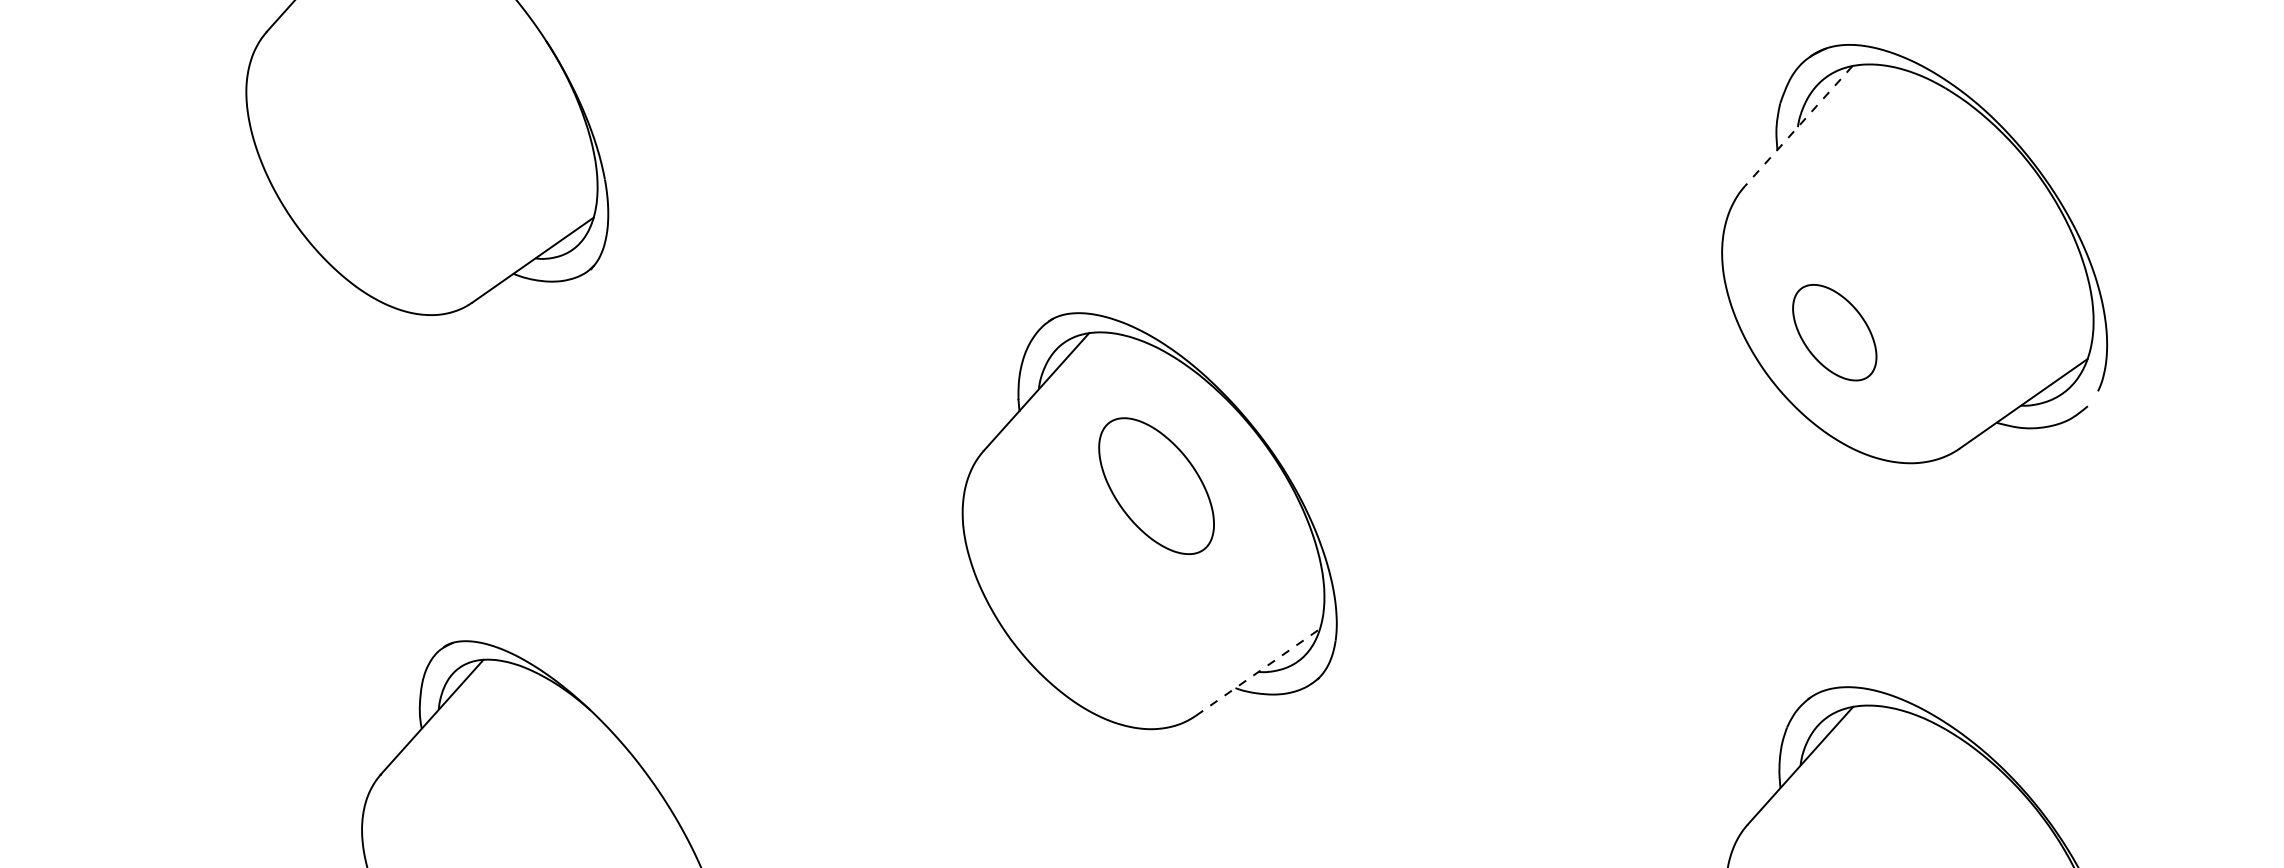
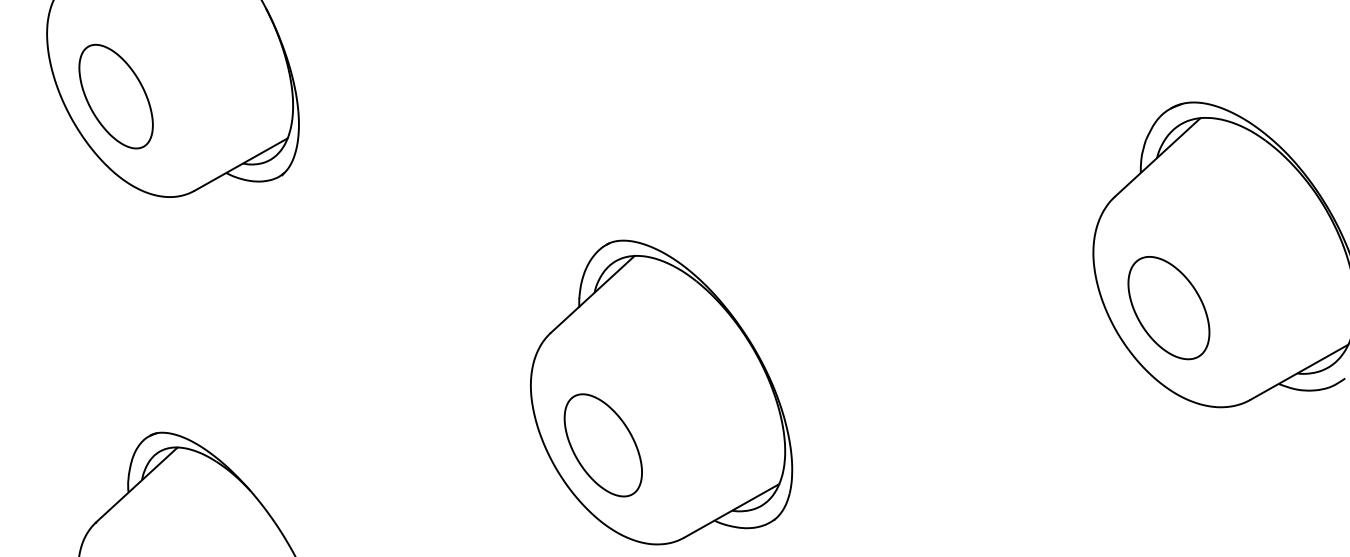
line: (1798, 126) -> (1157, 157), dashed -> solid
part: (350, 183) -> (115, 96), added
part: (1834, 332) -> (1168, 307), size x1.43
part: (1156, 485) -> (603, 444), moved
line: (1257, 672) -> (731, 510), dashed -> solid

